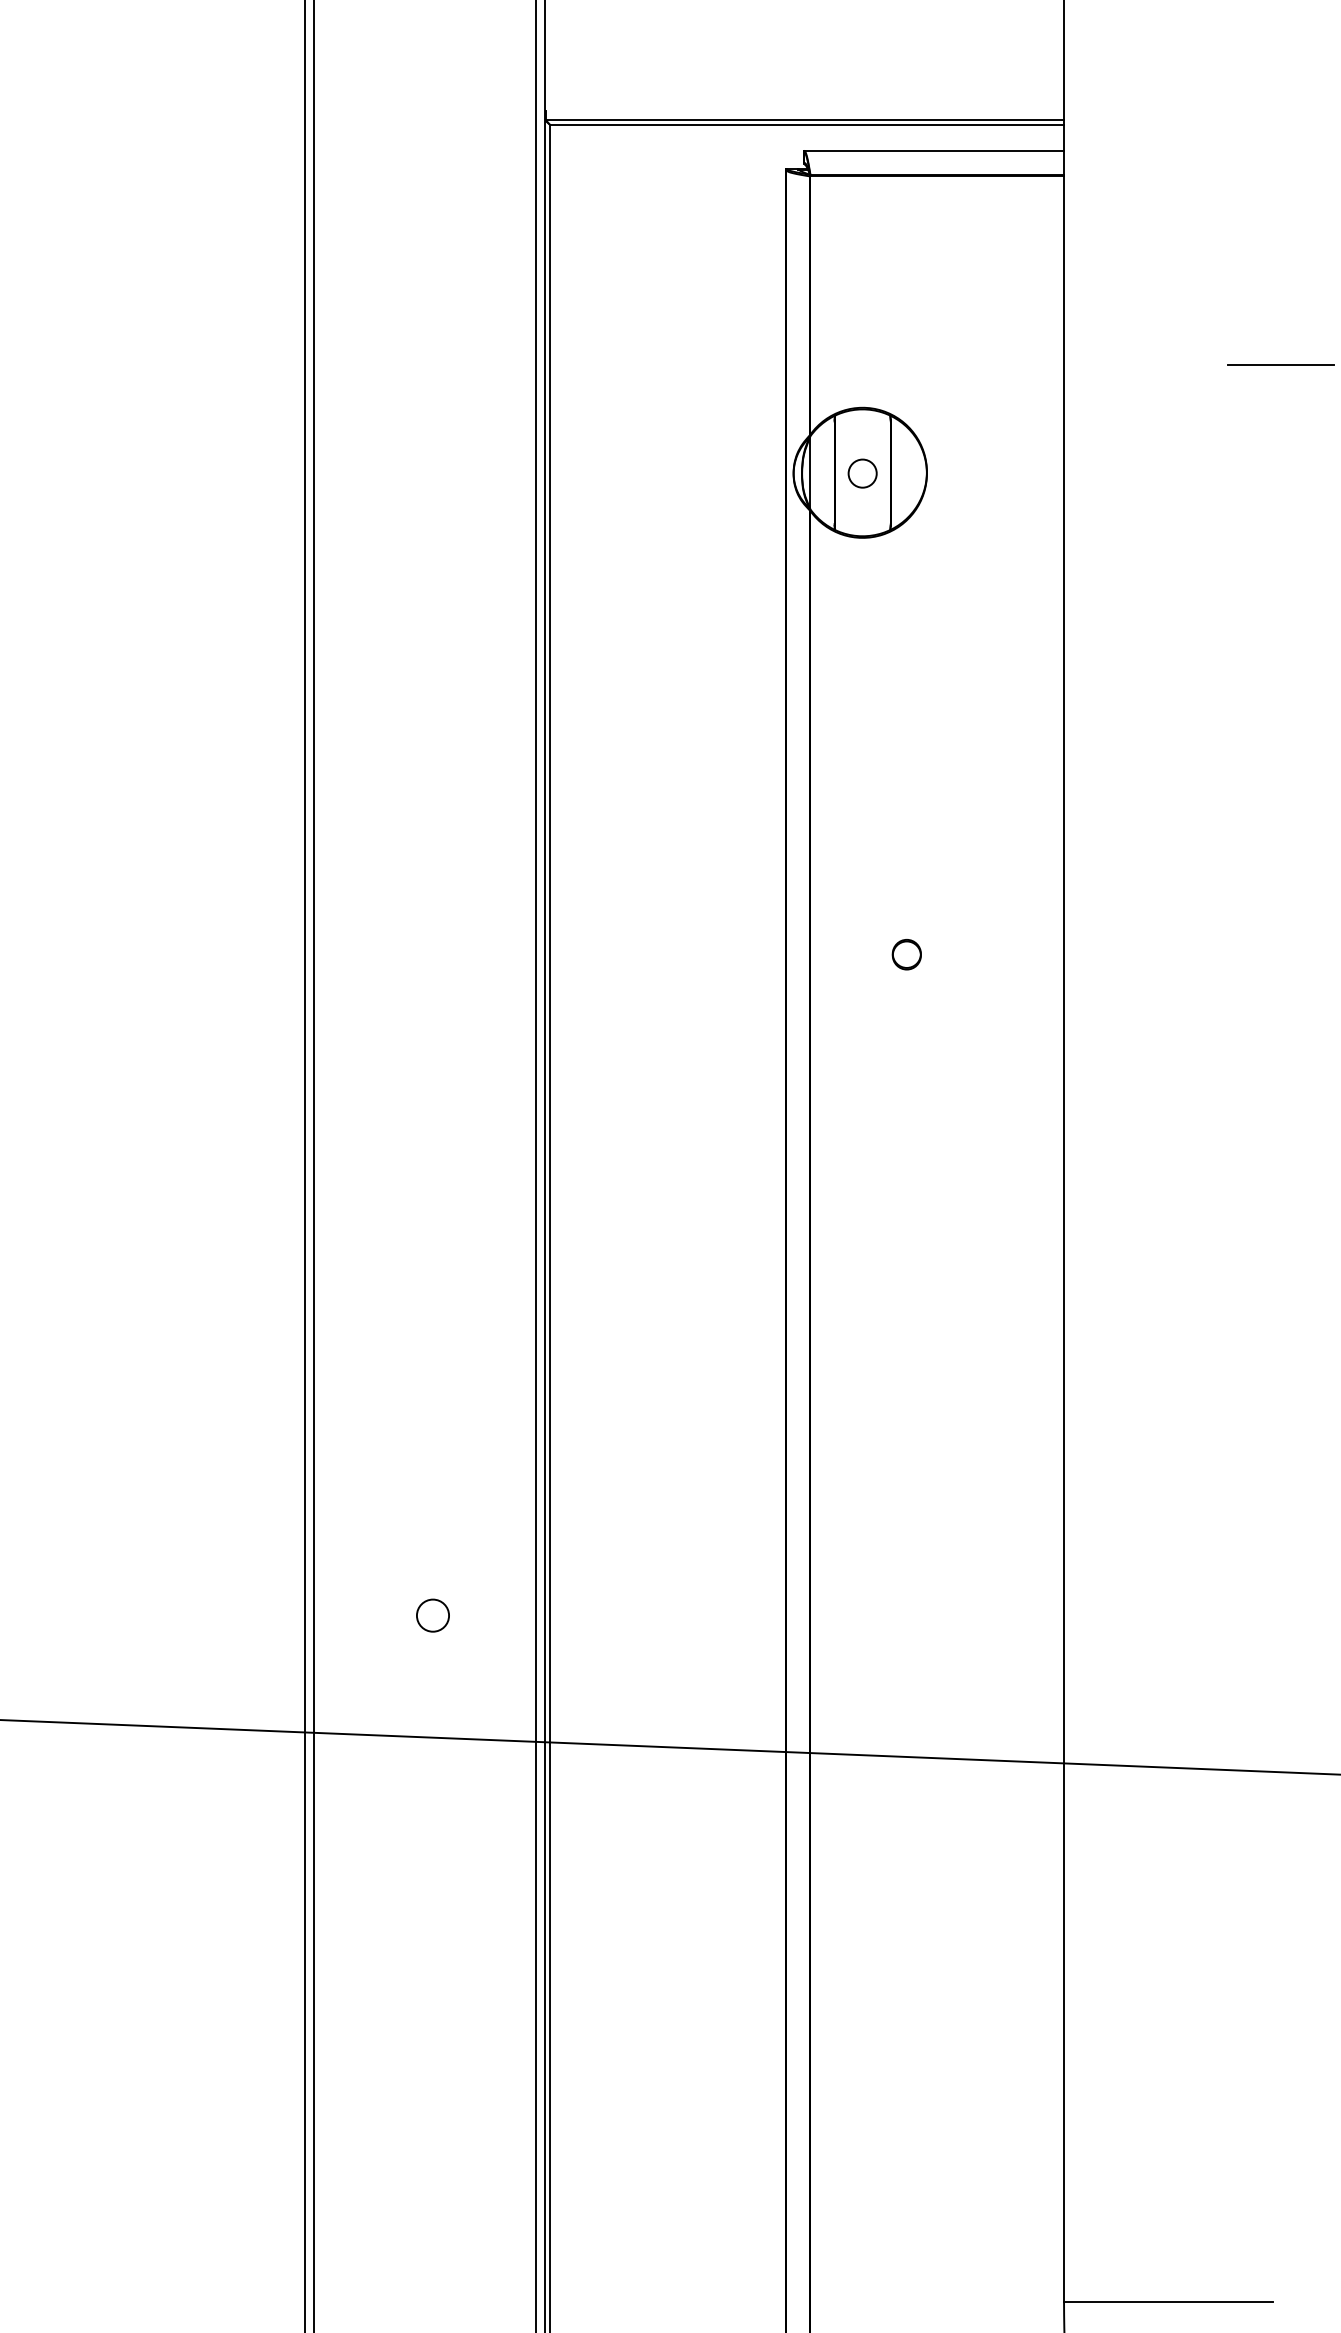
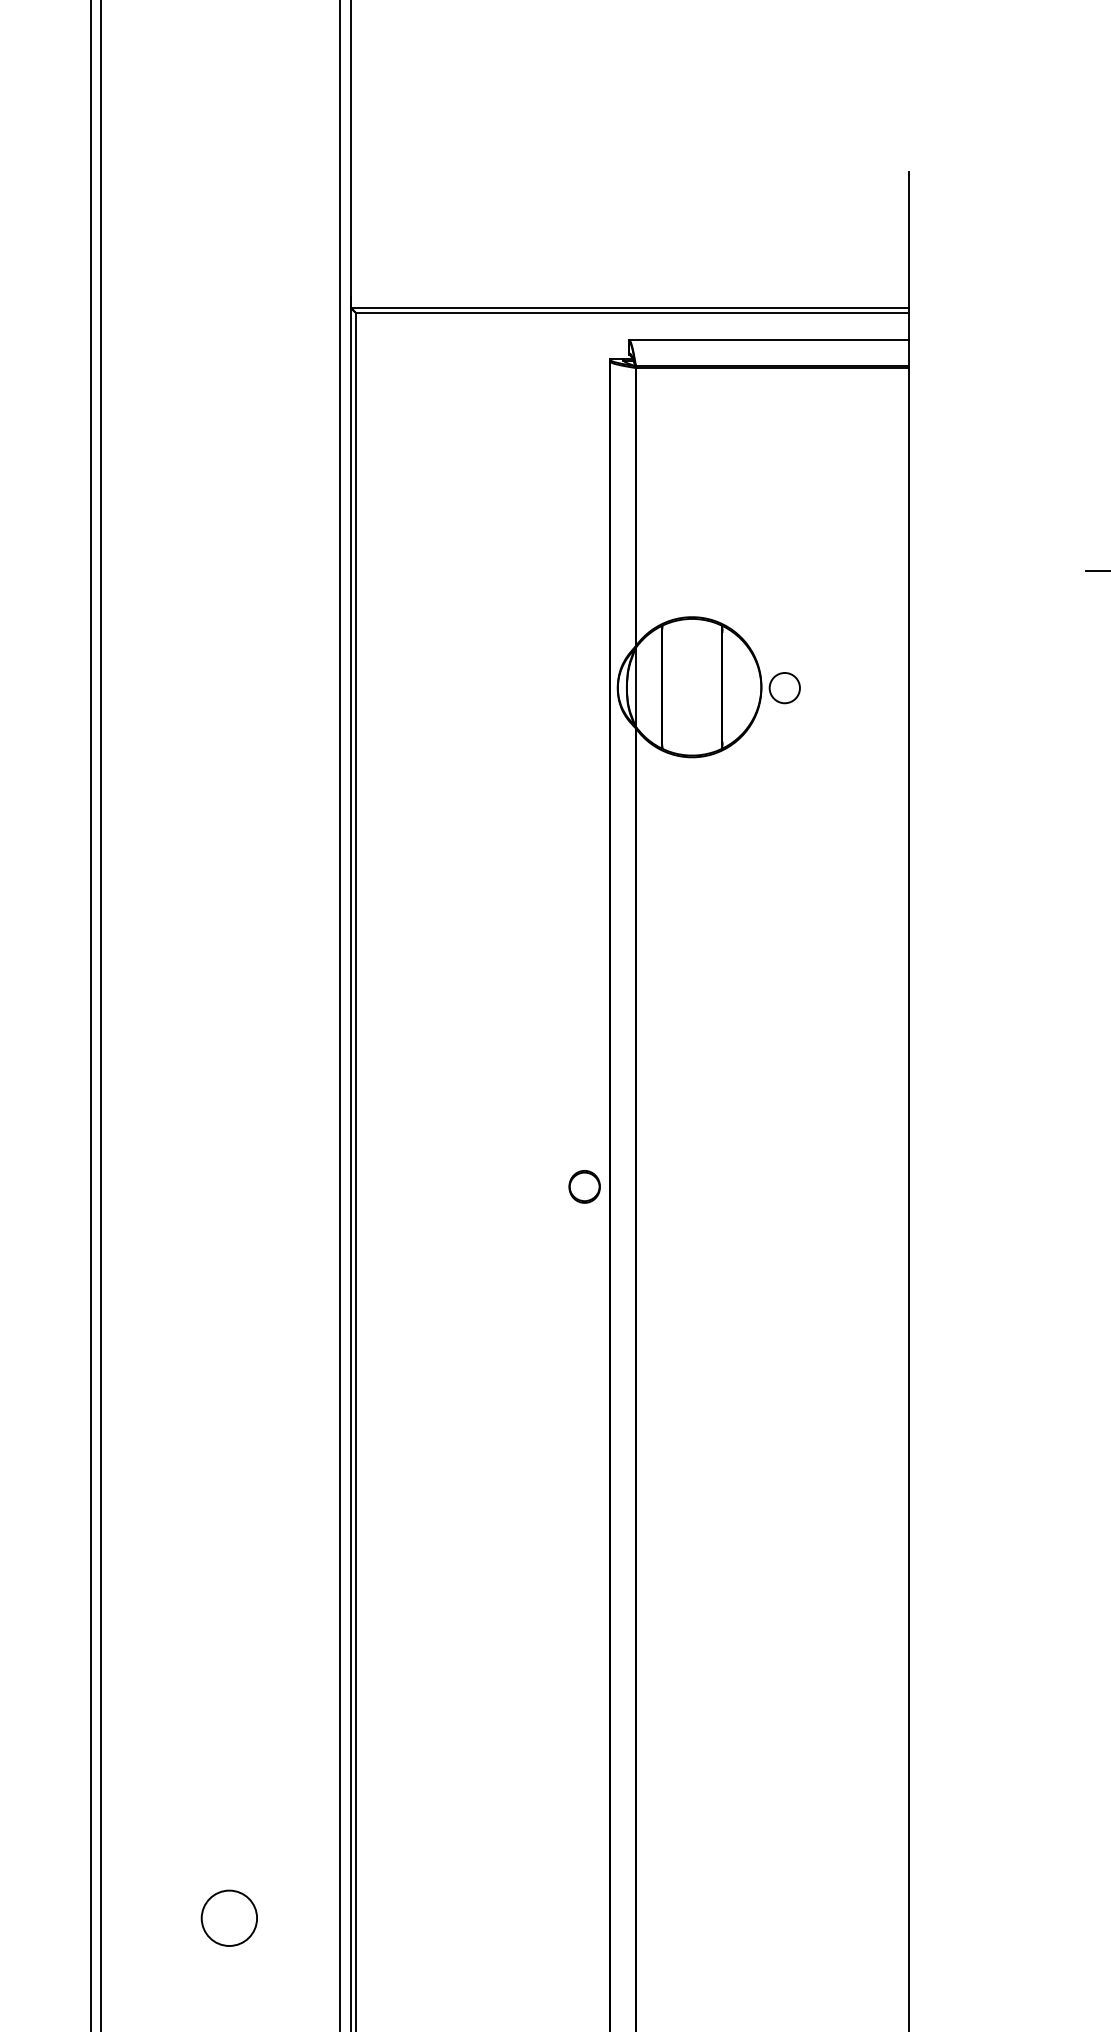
circle: (862, 473) -> (784, 687), moved
part: (906, 954) -> (584, 1186), moved
circle: (432, 1615) -> (228, 1918), size x1.6

